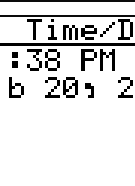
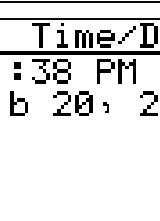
part: (89, 90) -> (106, 107), size x0.6

